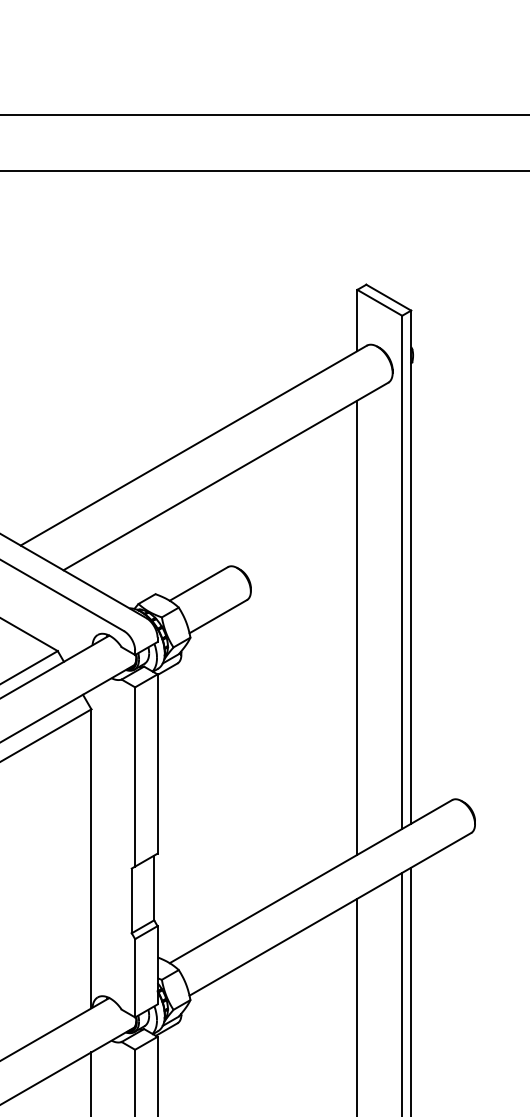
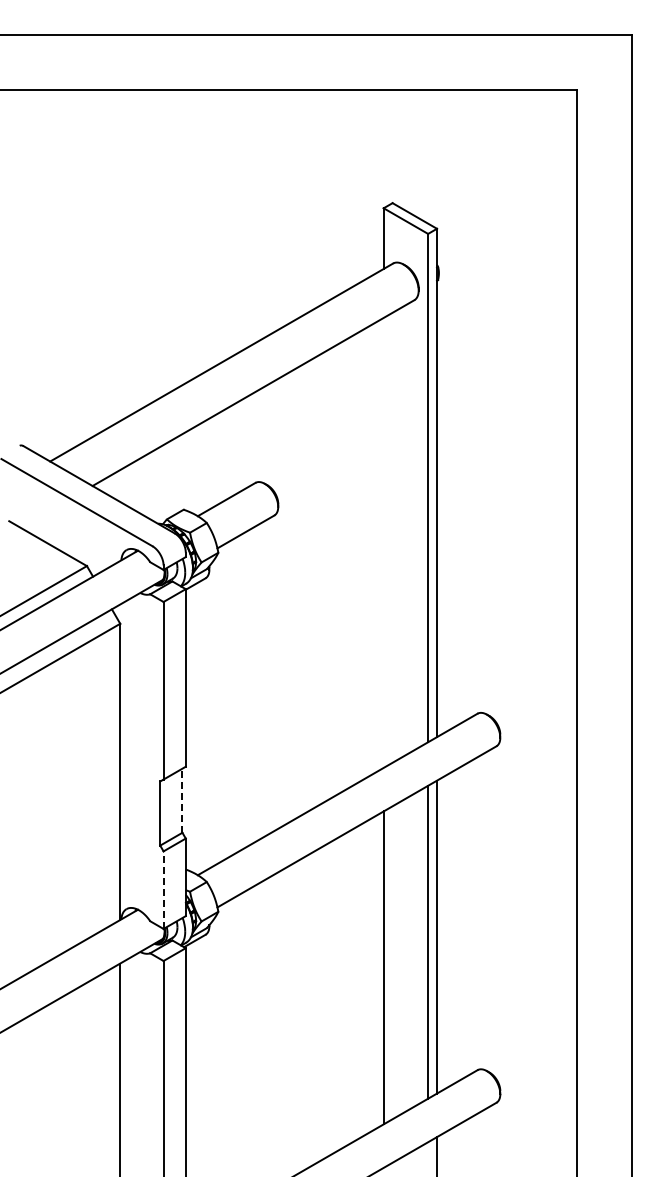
line: (357, 627) -> (383, 542), removed
line: (154, 887) -> (182, 800), solid -> dashed
line: (135, 978) -> (163, 890), solid -> dashed

